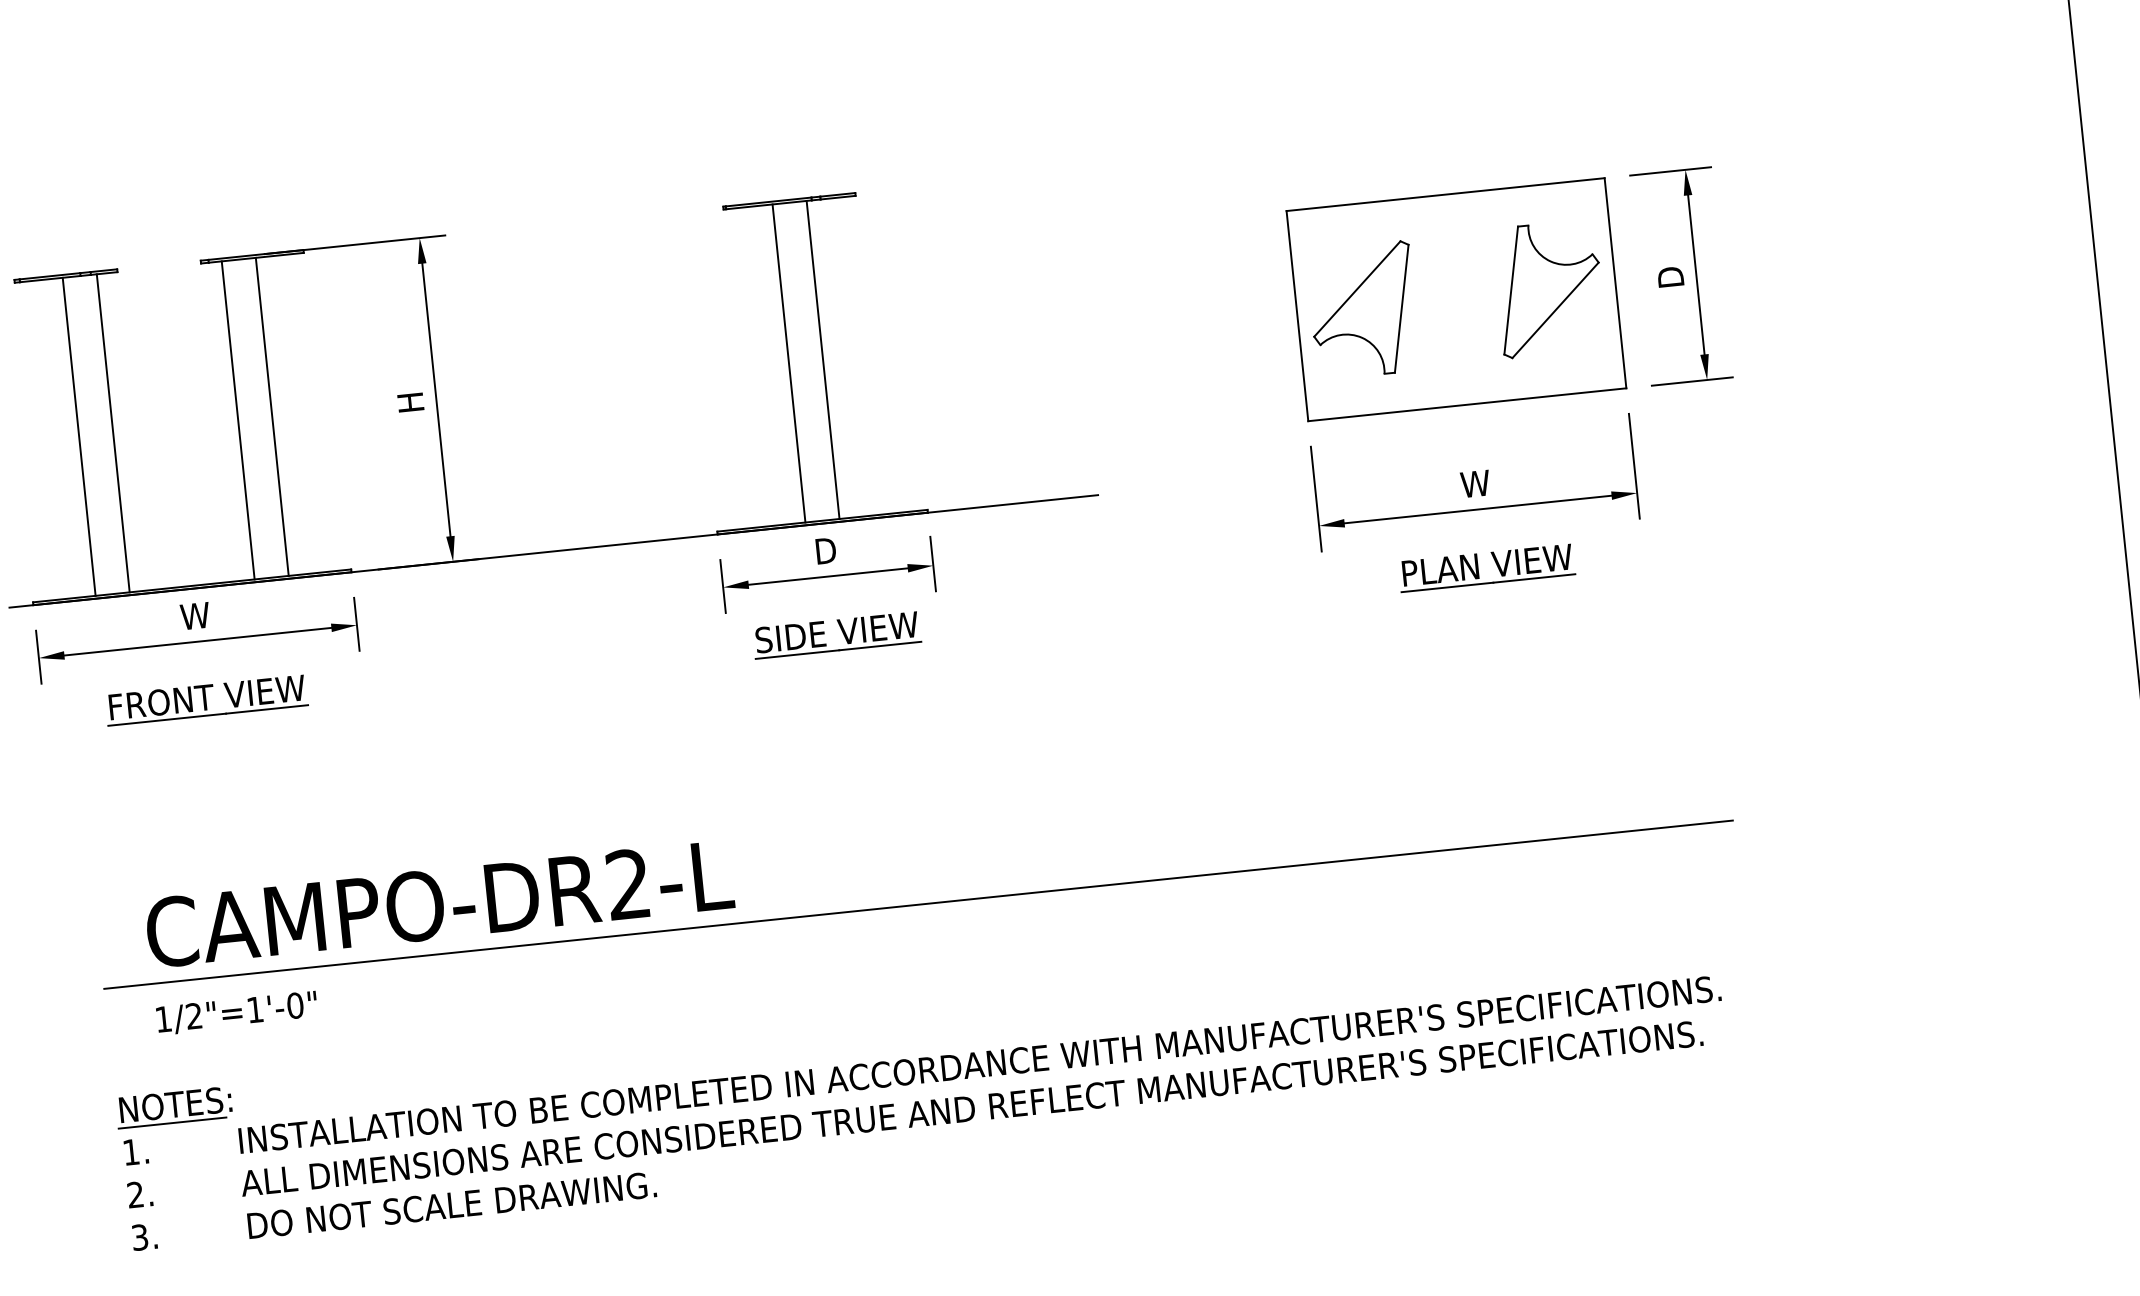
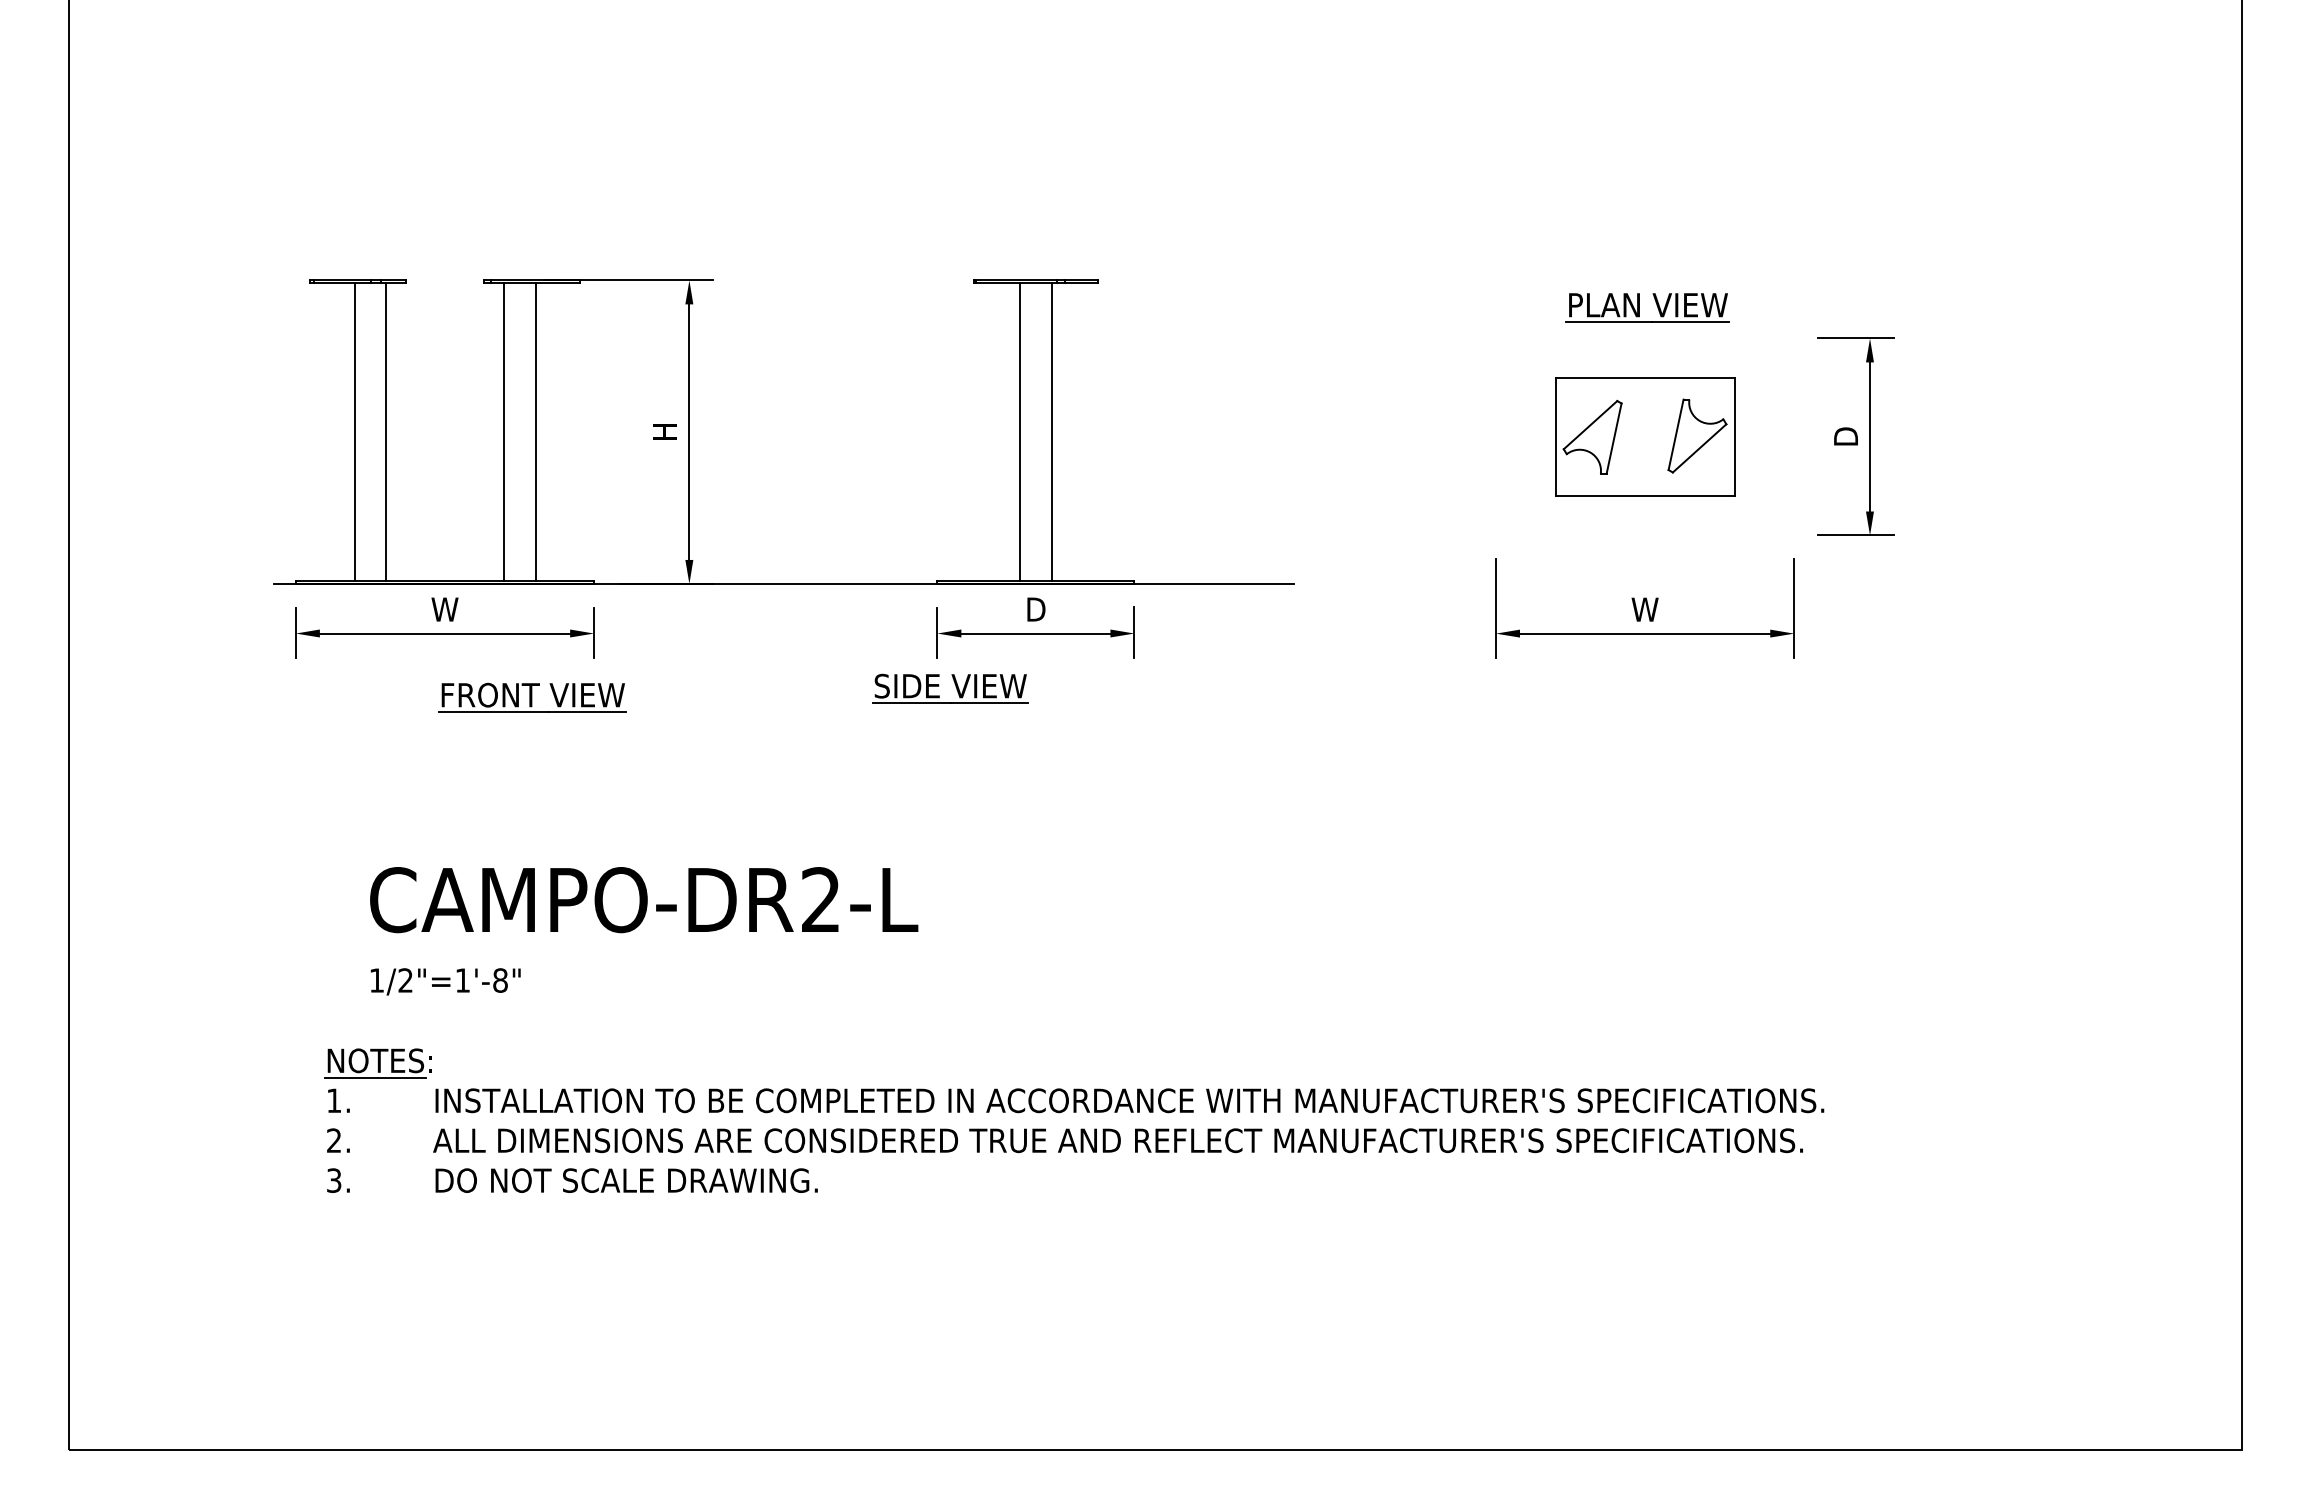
part: (1455, 299) -> (1644, 436), size x0.6
part: (1478, 568) -> (1639, 307), moved
part: (837, 634) -> (950, 688), moved
part: (206, 700) -> (532, 697), moved
line: (917, 904) -> (1087, 946), removed
text: (295, 1005) -> (500, 980), 1/2"=1'-0" -> 1/2"=1'-8"

